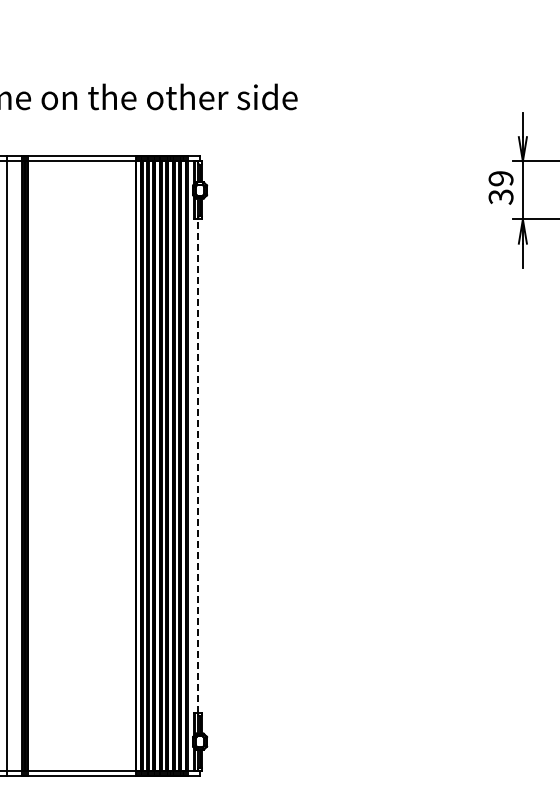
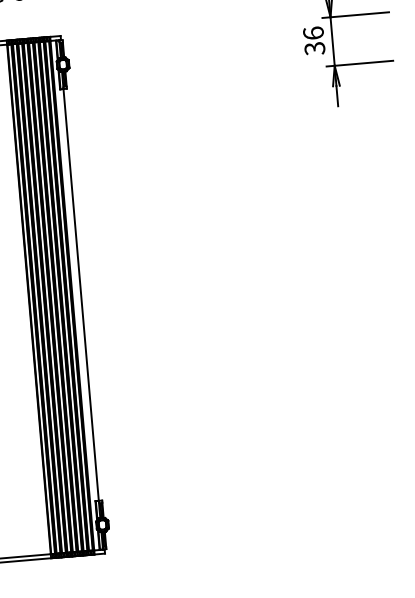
text: (500, 178) -> (313, 33), 39 -> 36
line: (198, 466) -> (81, 295), dashed -> solid

